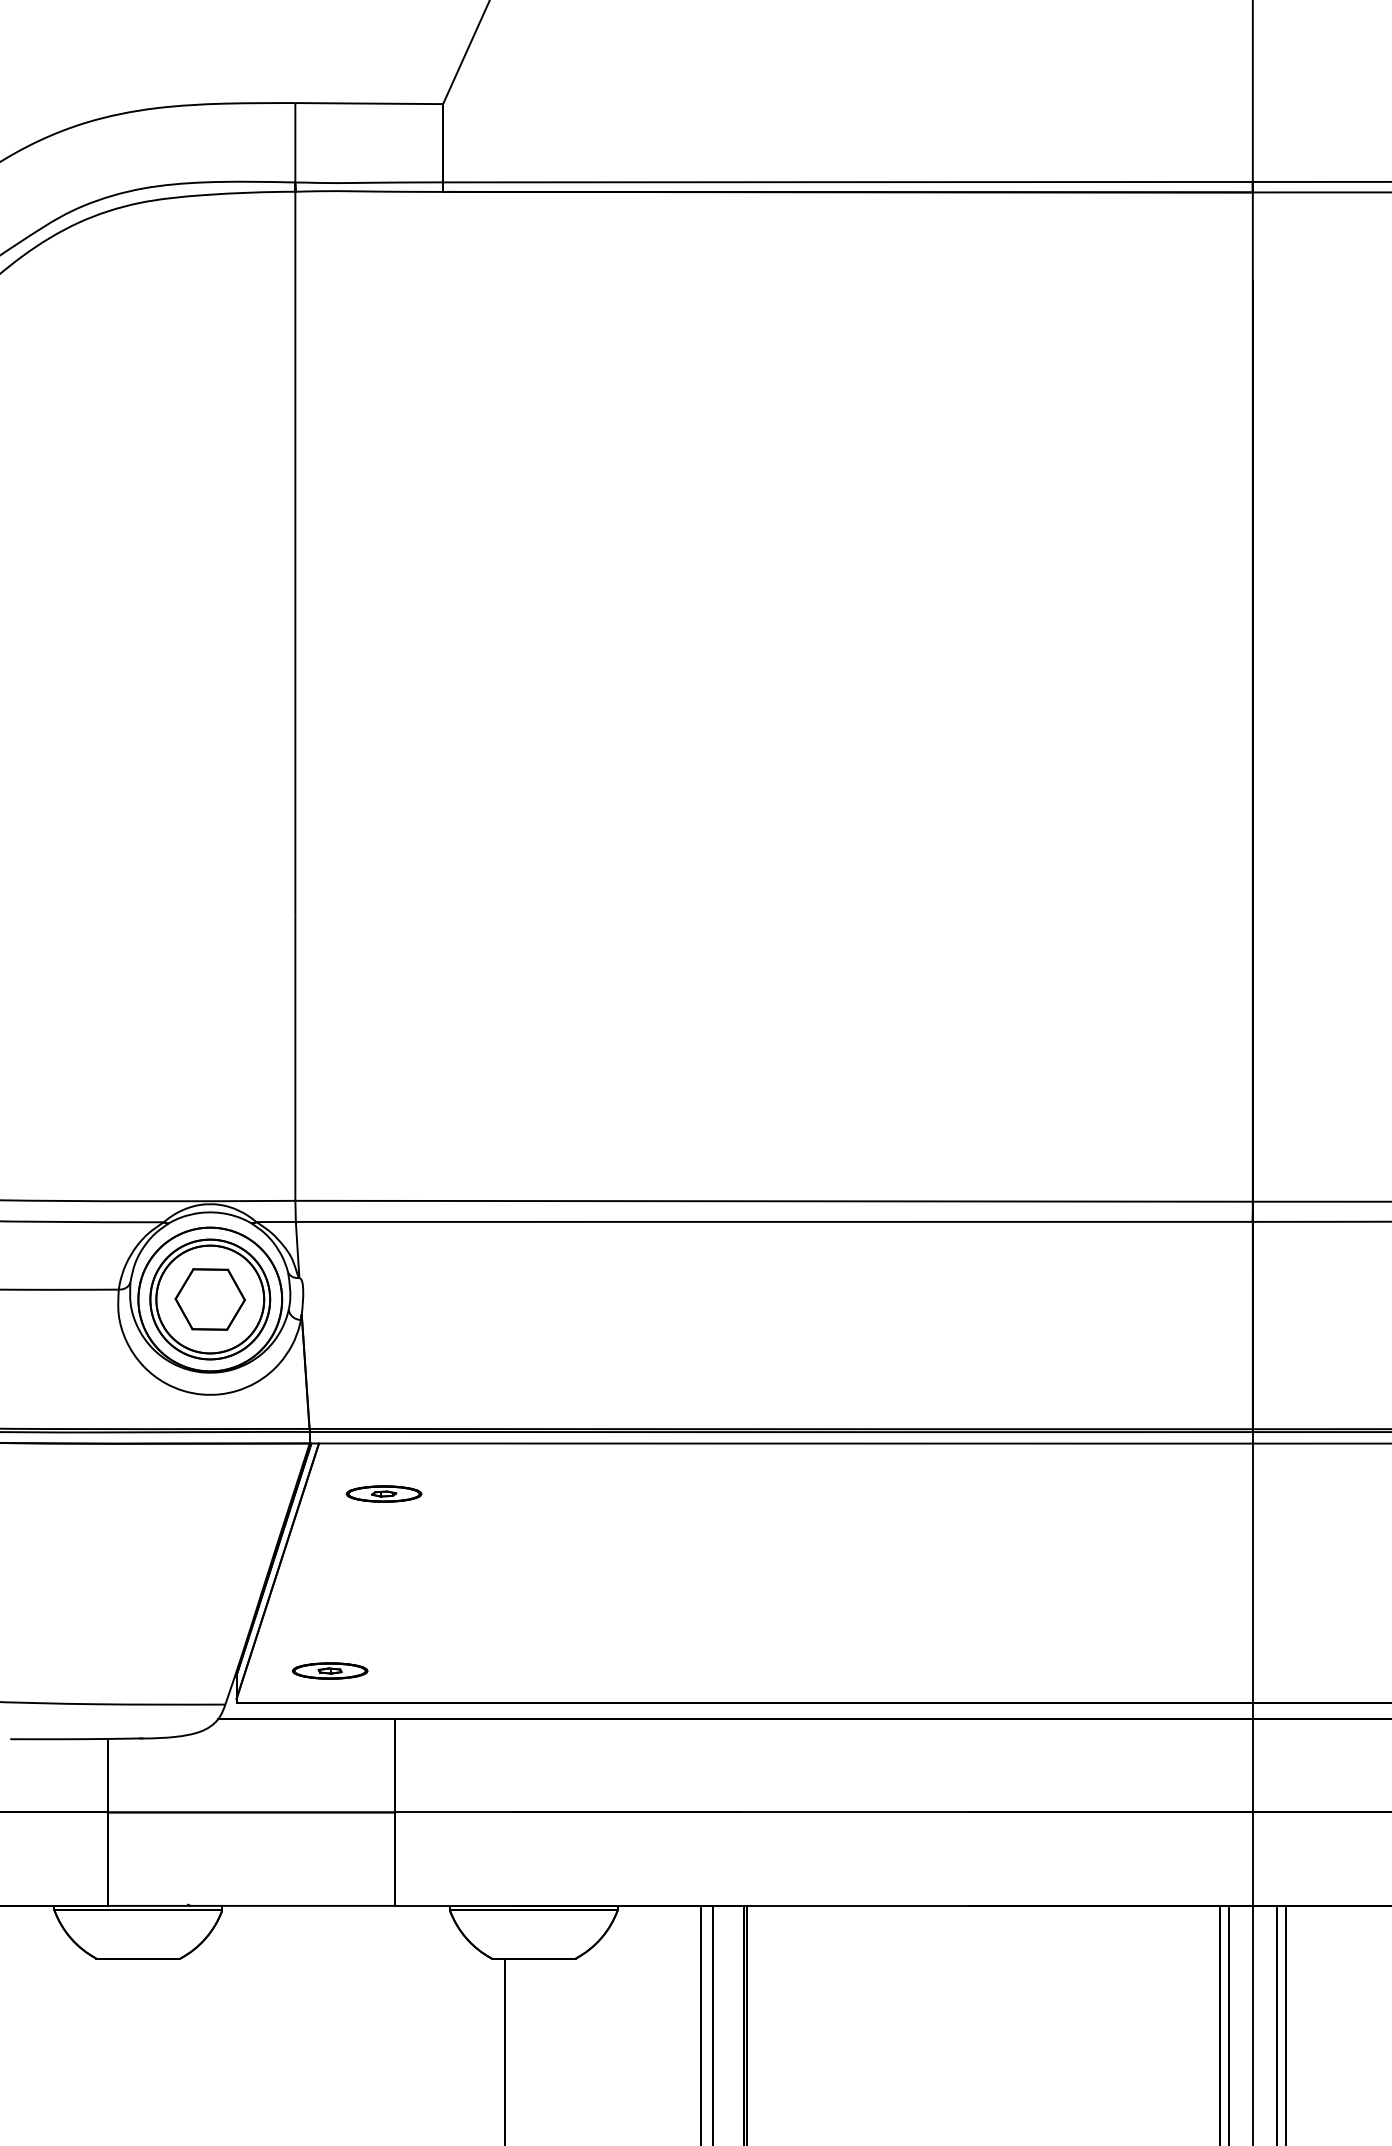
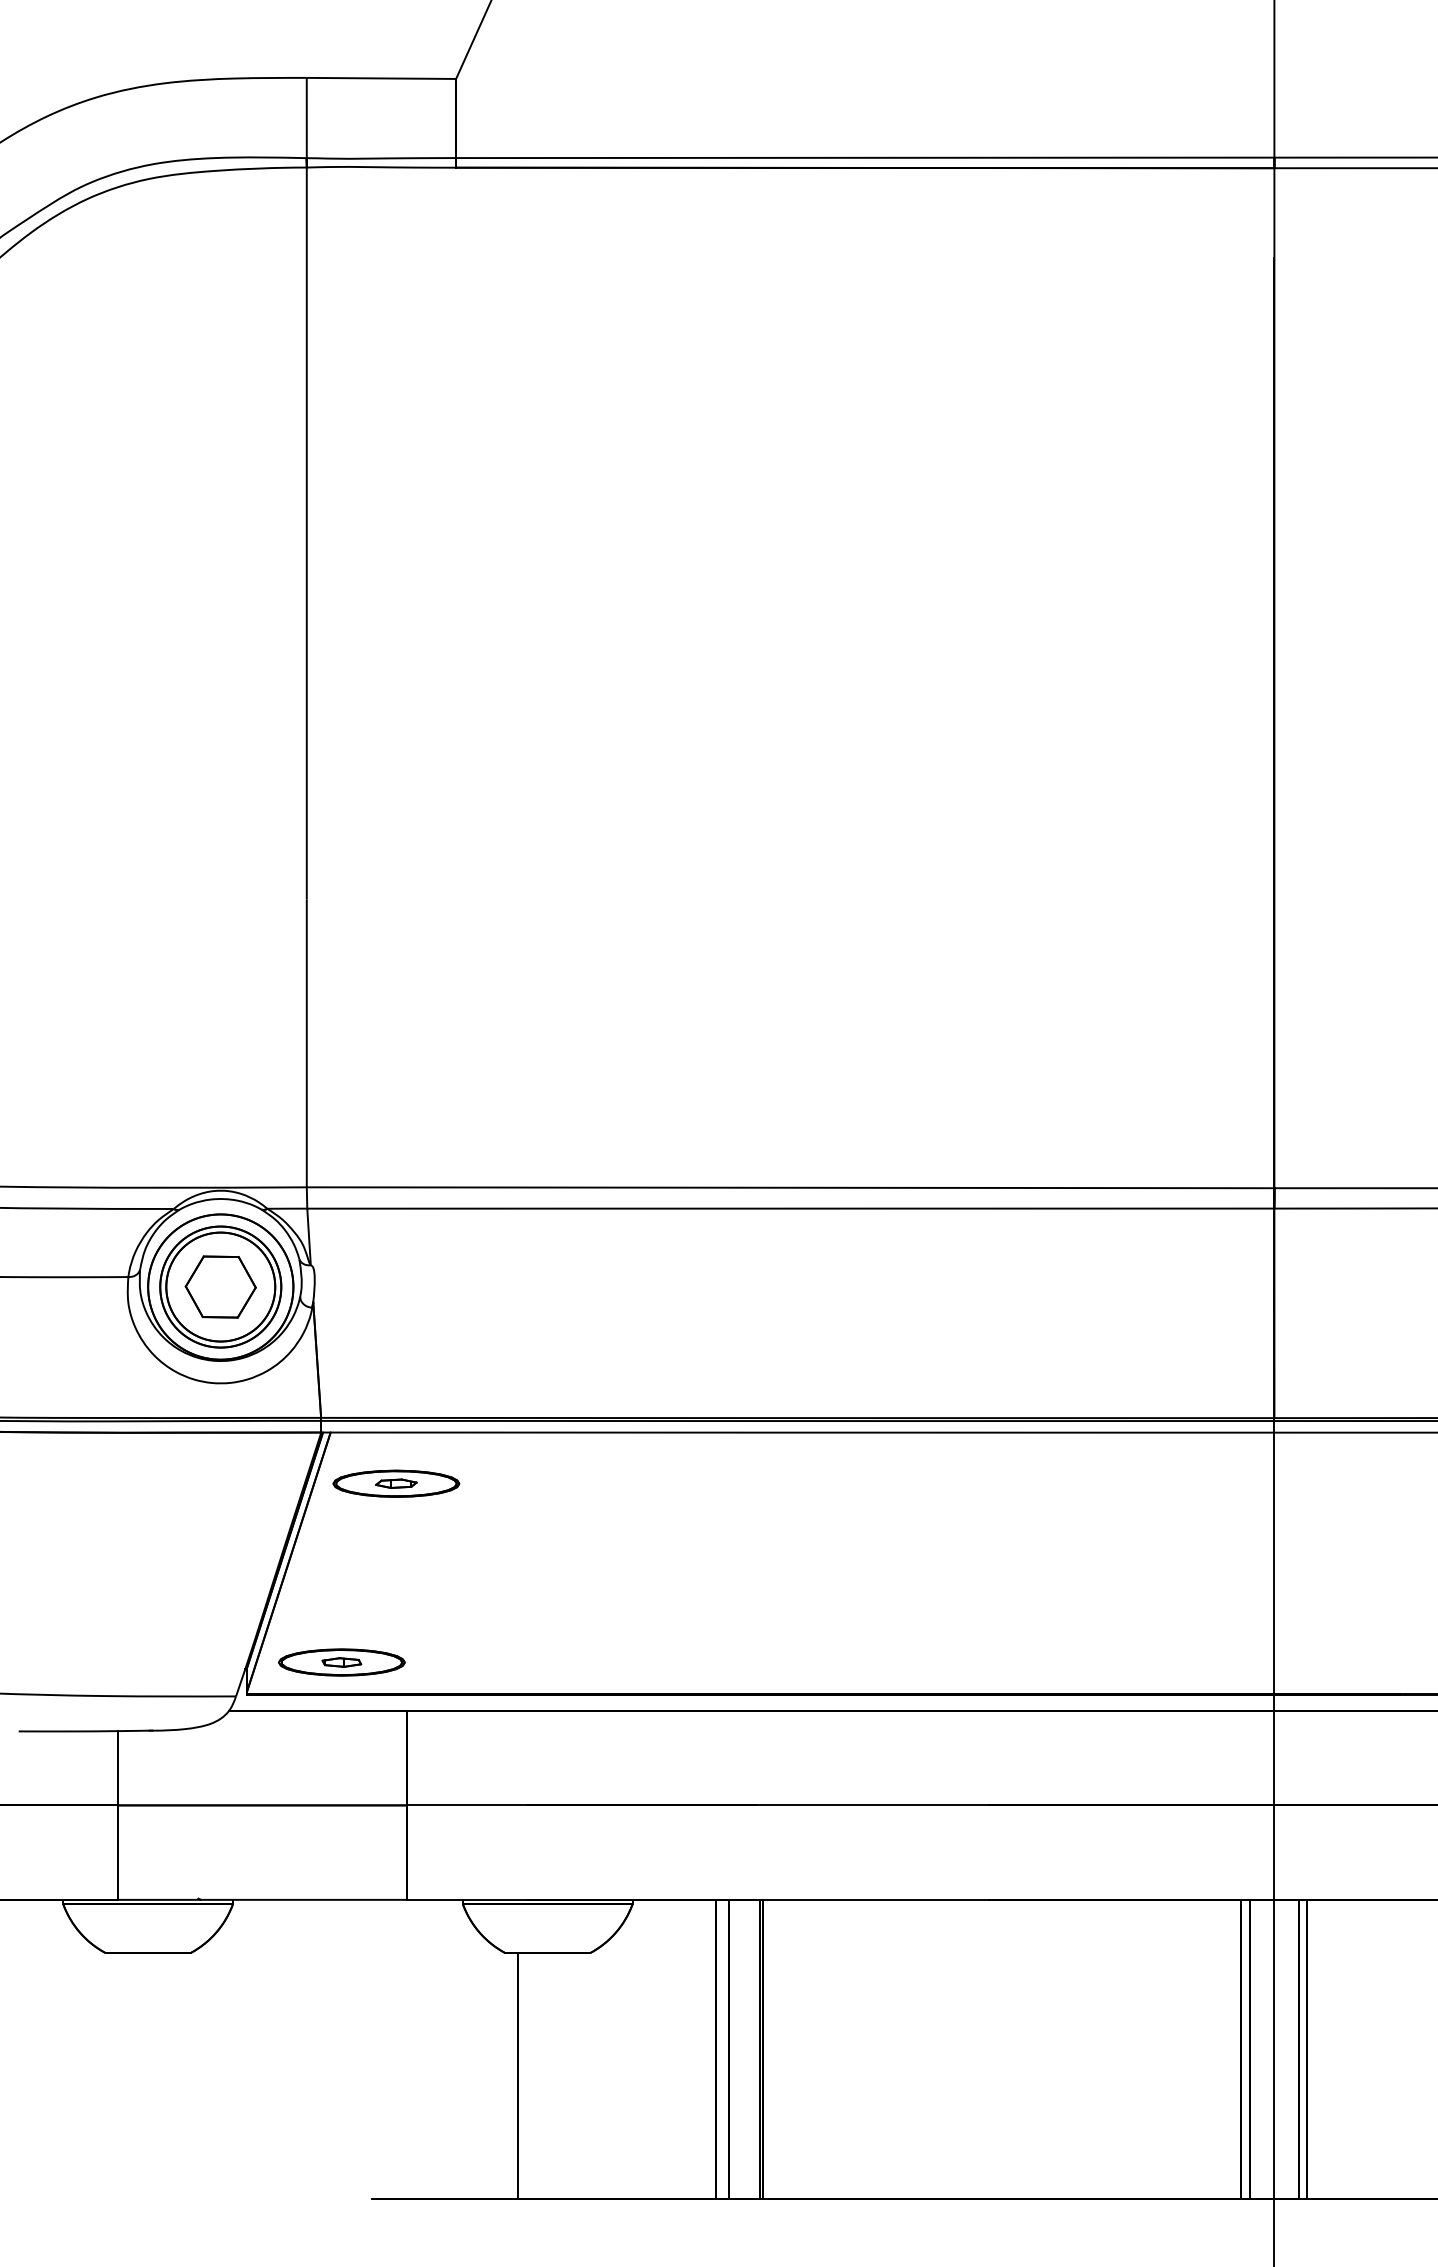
part: (384, 1493) -> (396, 1483), size x1.67
part: (329, 1671) -> (341, 1662), size x1.67

